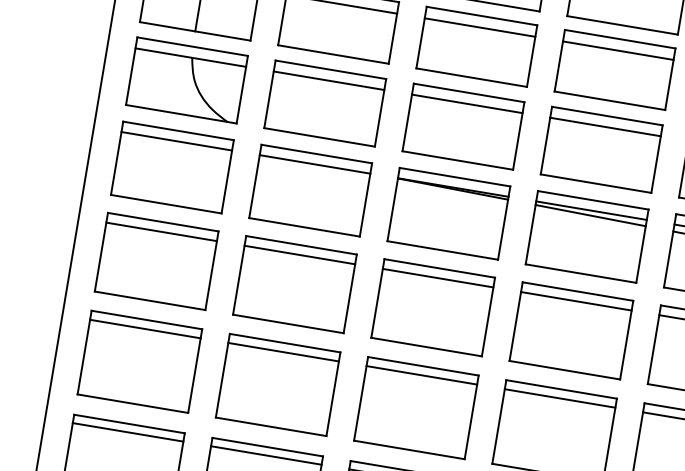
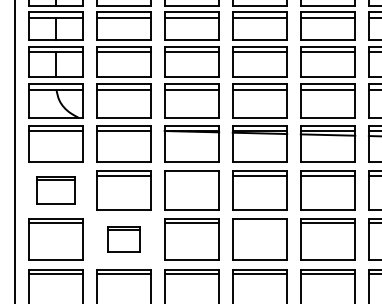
part: (156, 262) -> (55, 190), size x0.7
line: (437, 277) -> (191, 175), removed
part: (277, 384) -> (123, 239), size x0.6
line: (559, 398) -> (259, 223), removed

